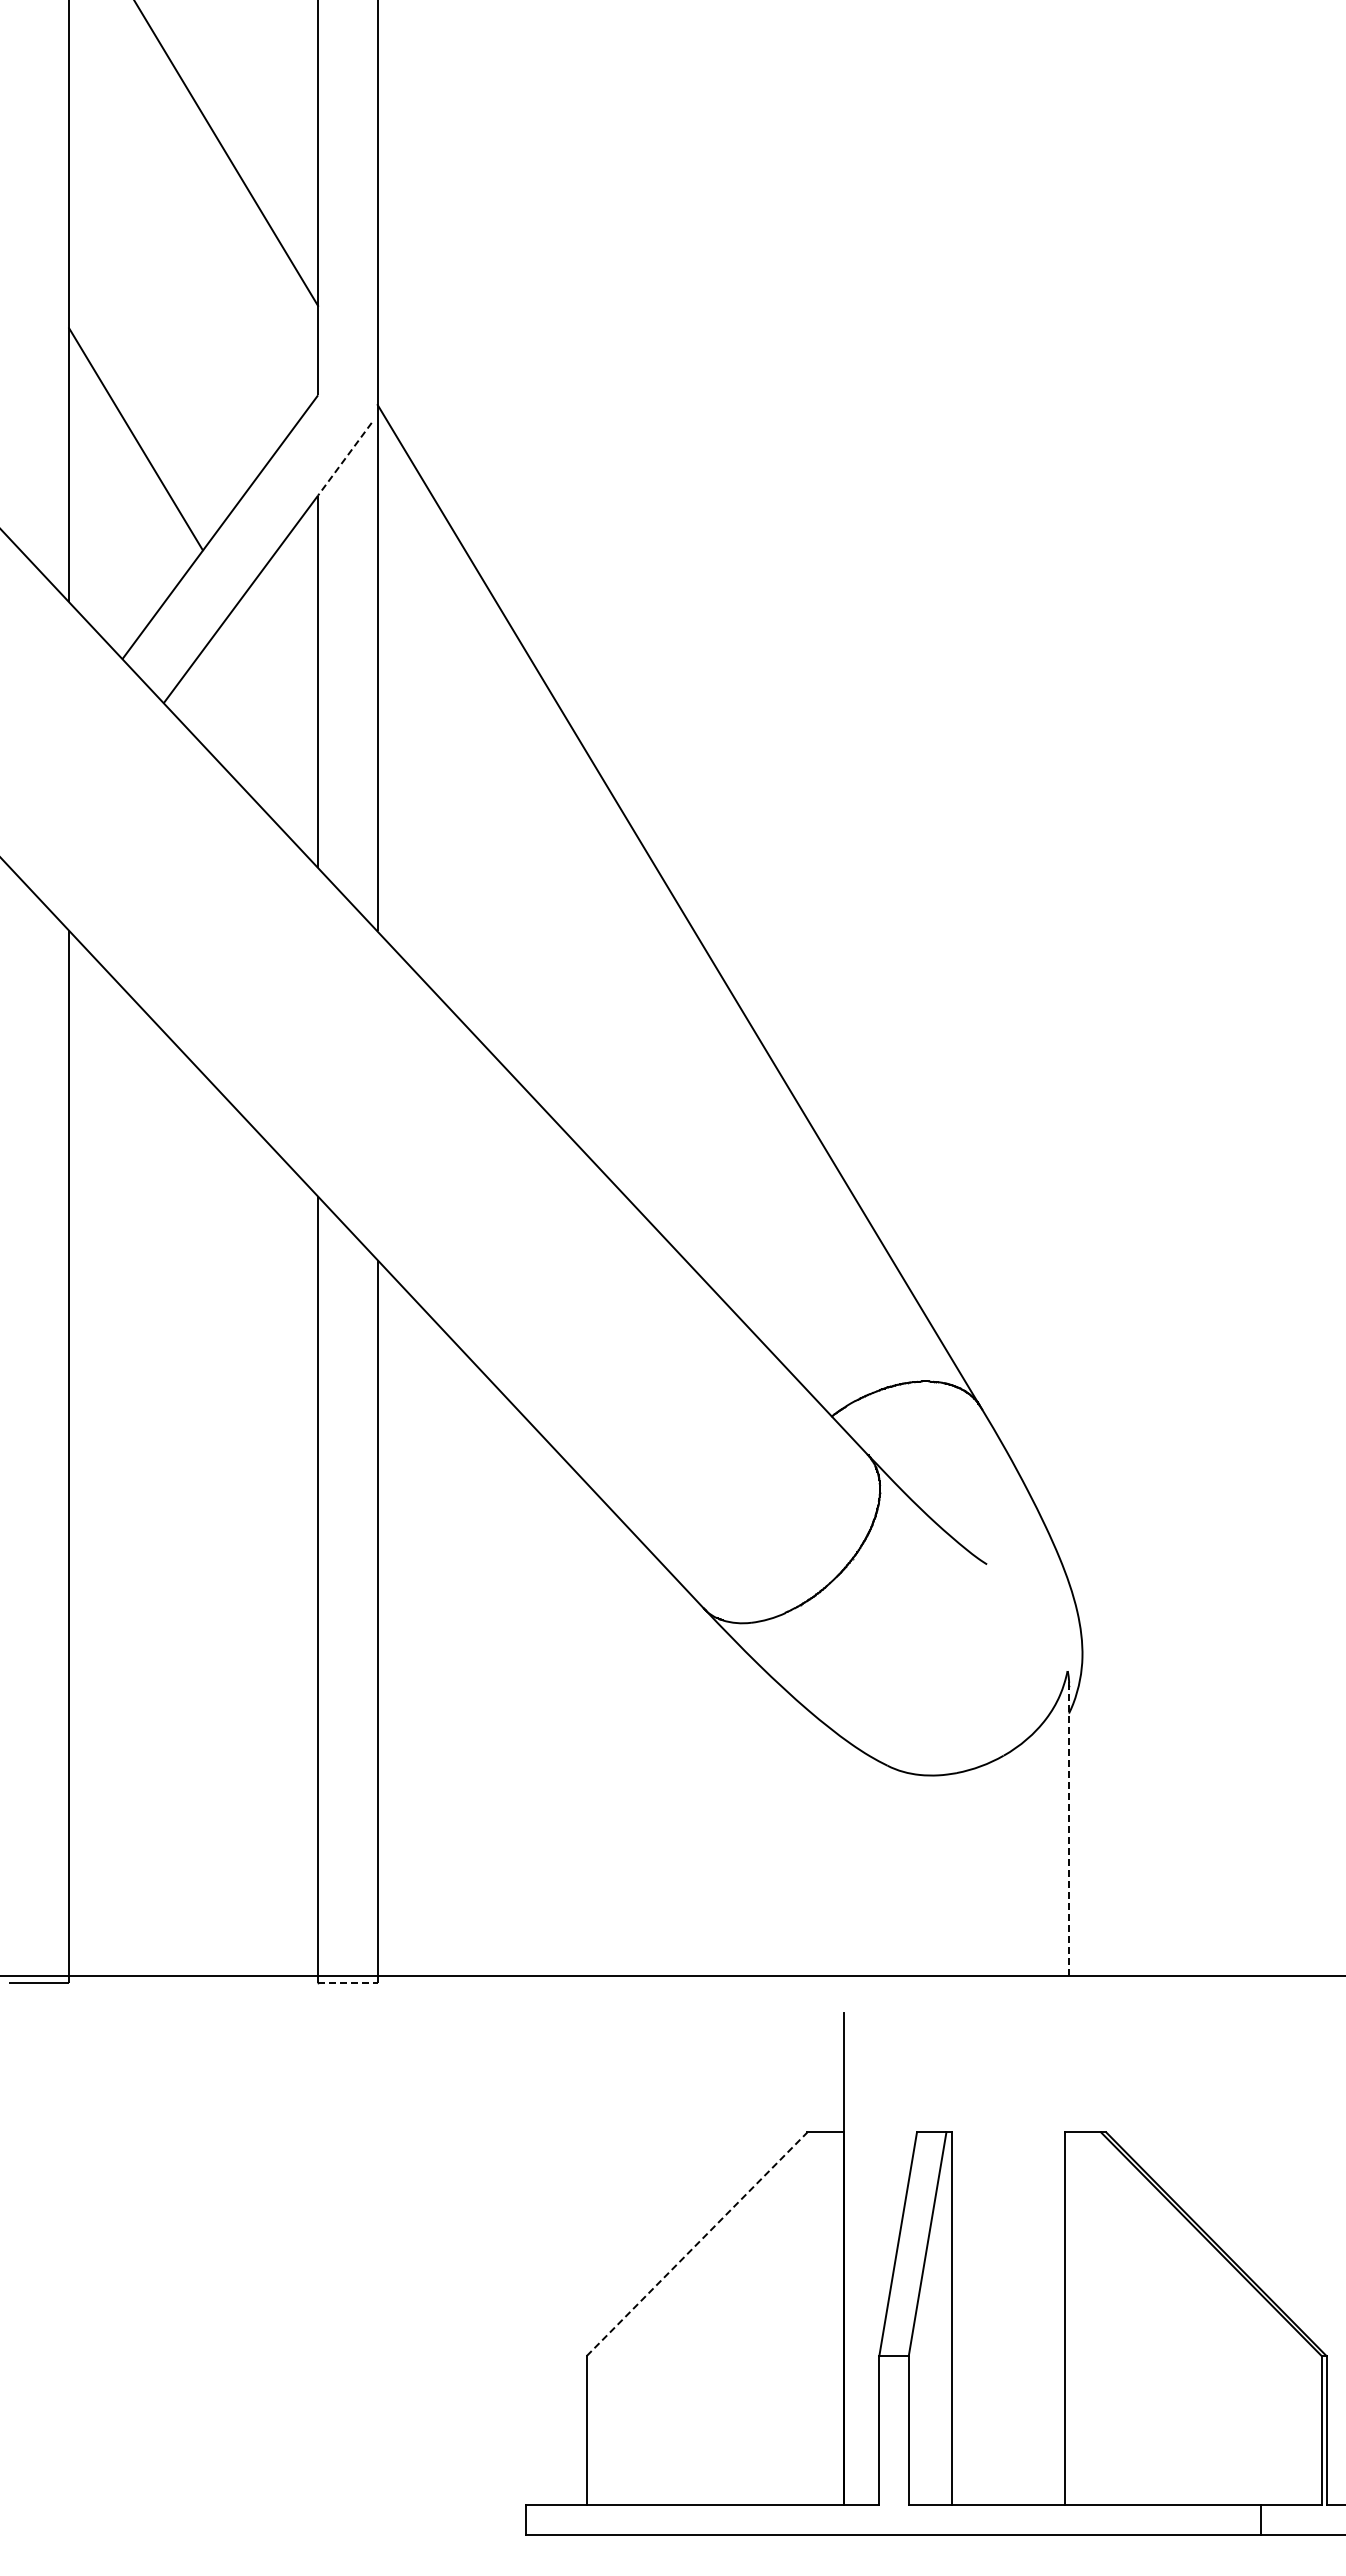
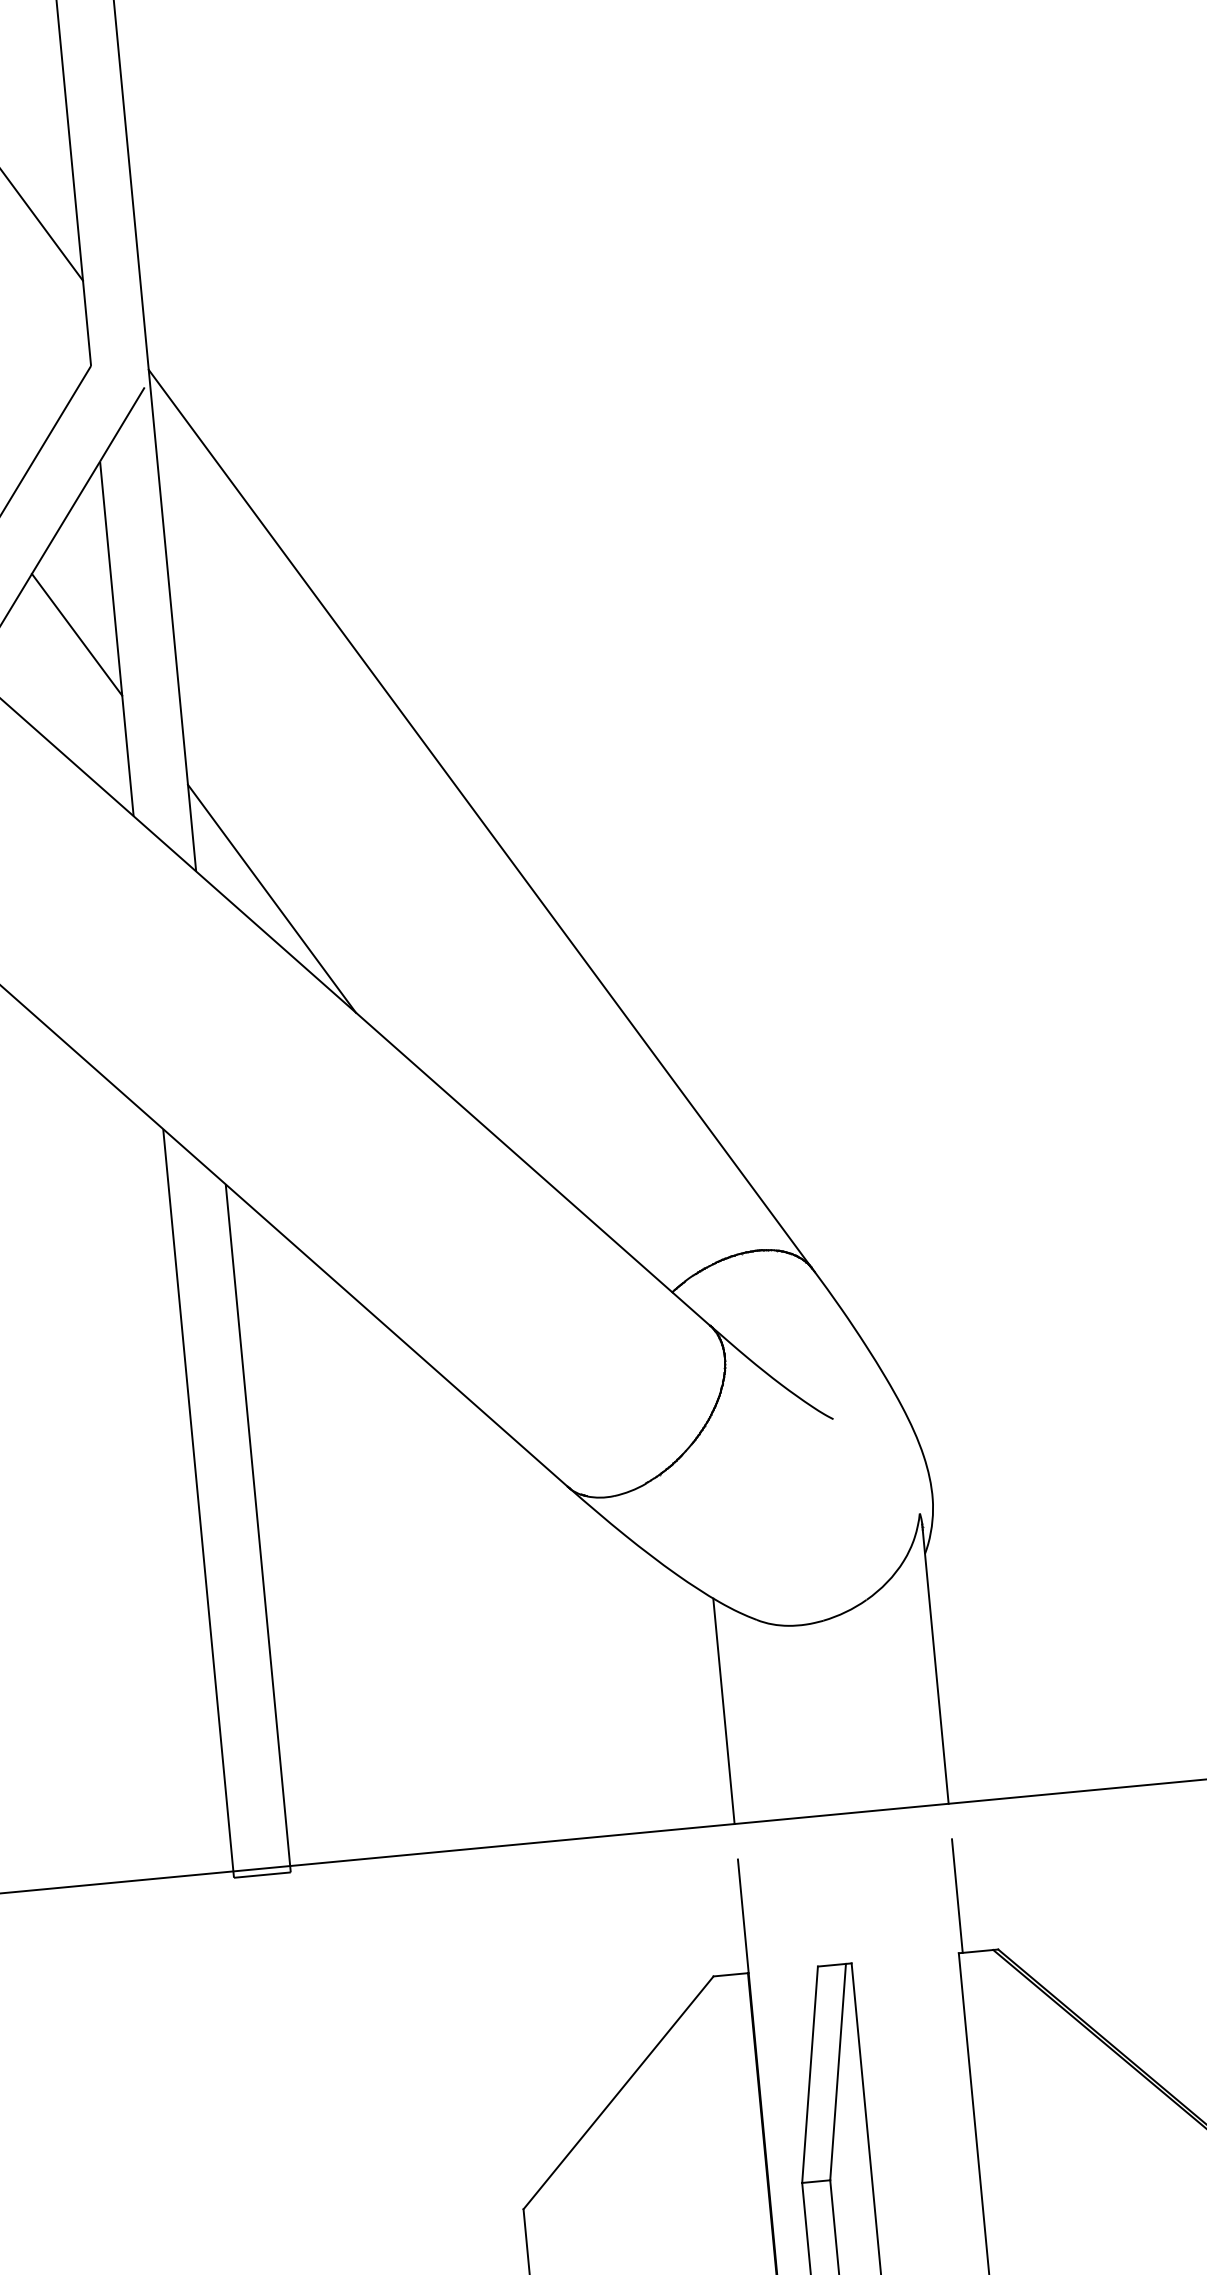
line: (344, 459) -> (122, 424), dashed -> solid
line: (277, 673) -> (77, 634), added
line: (453, 967) -> (271, 898), added
line: (1069, 1832) -> (936, 1667), dashed -> solid
line: (844, 1857) -> (724, 1711), added
line: (347, 1982) -> (262, 1875), dashed -> solid
line: (1069, 2072) -> (957, 1895), added
line: (697, 2243) -> (618, 2092), dashed -> solid

